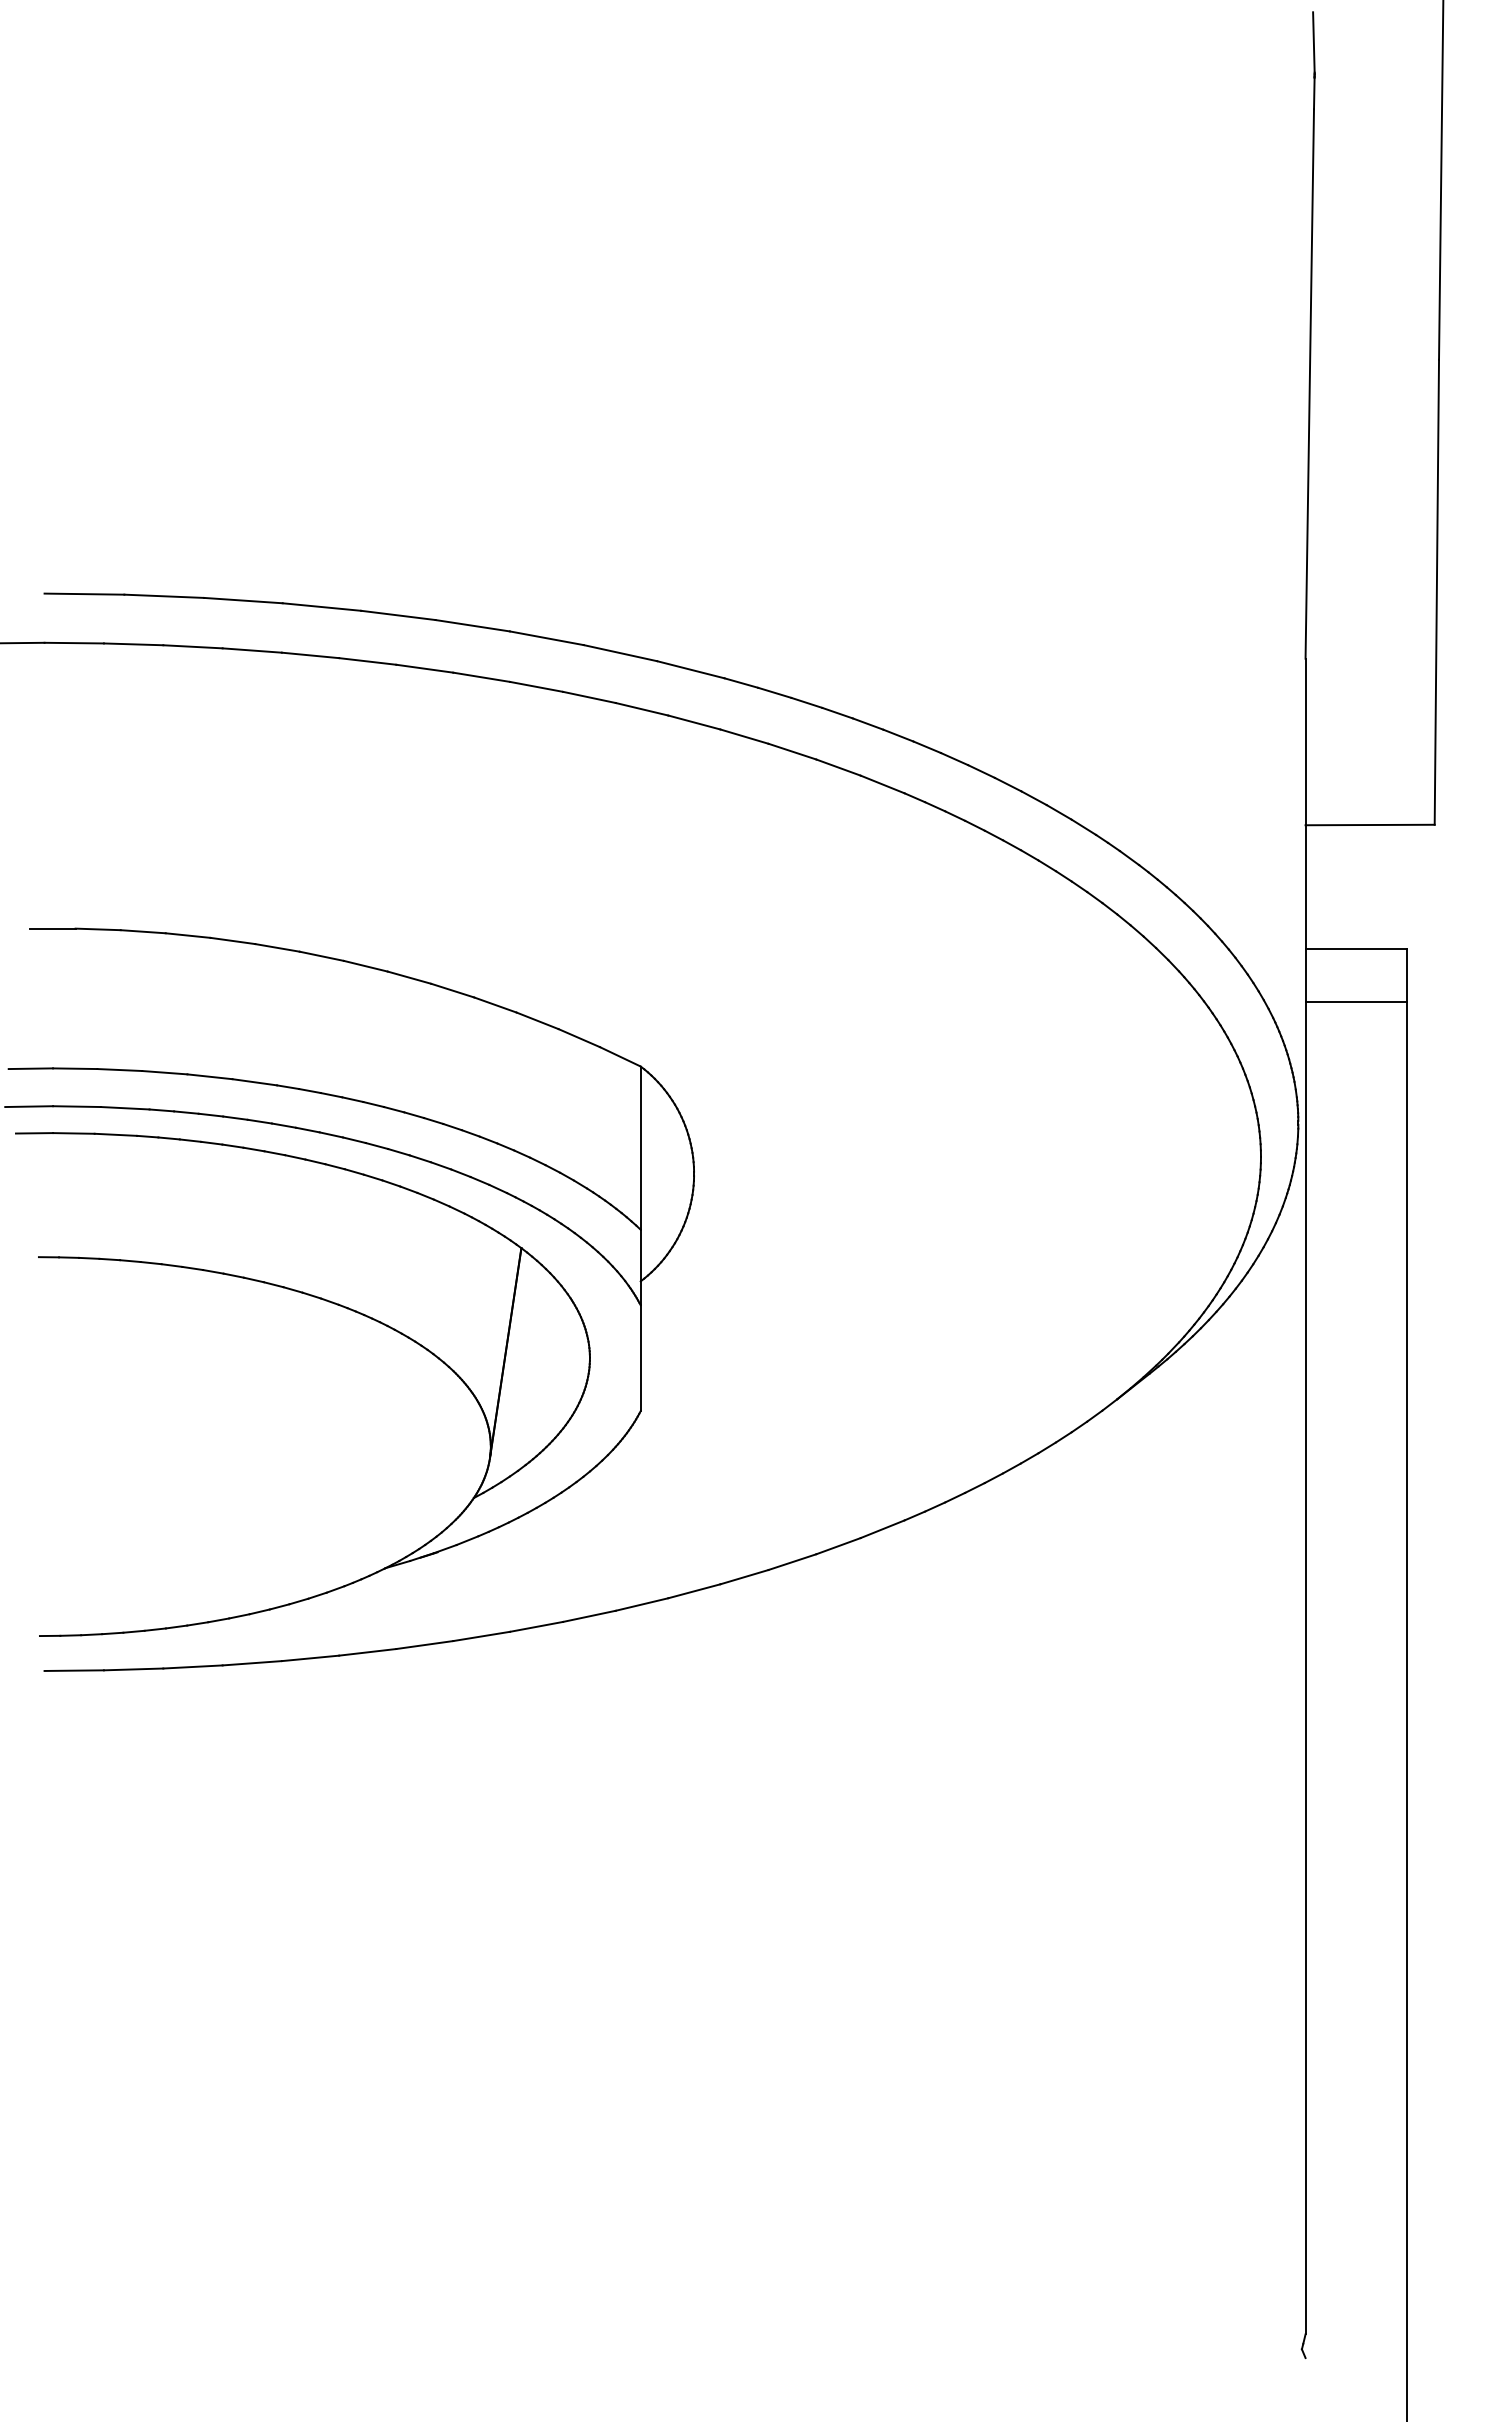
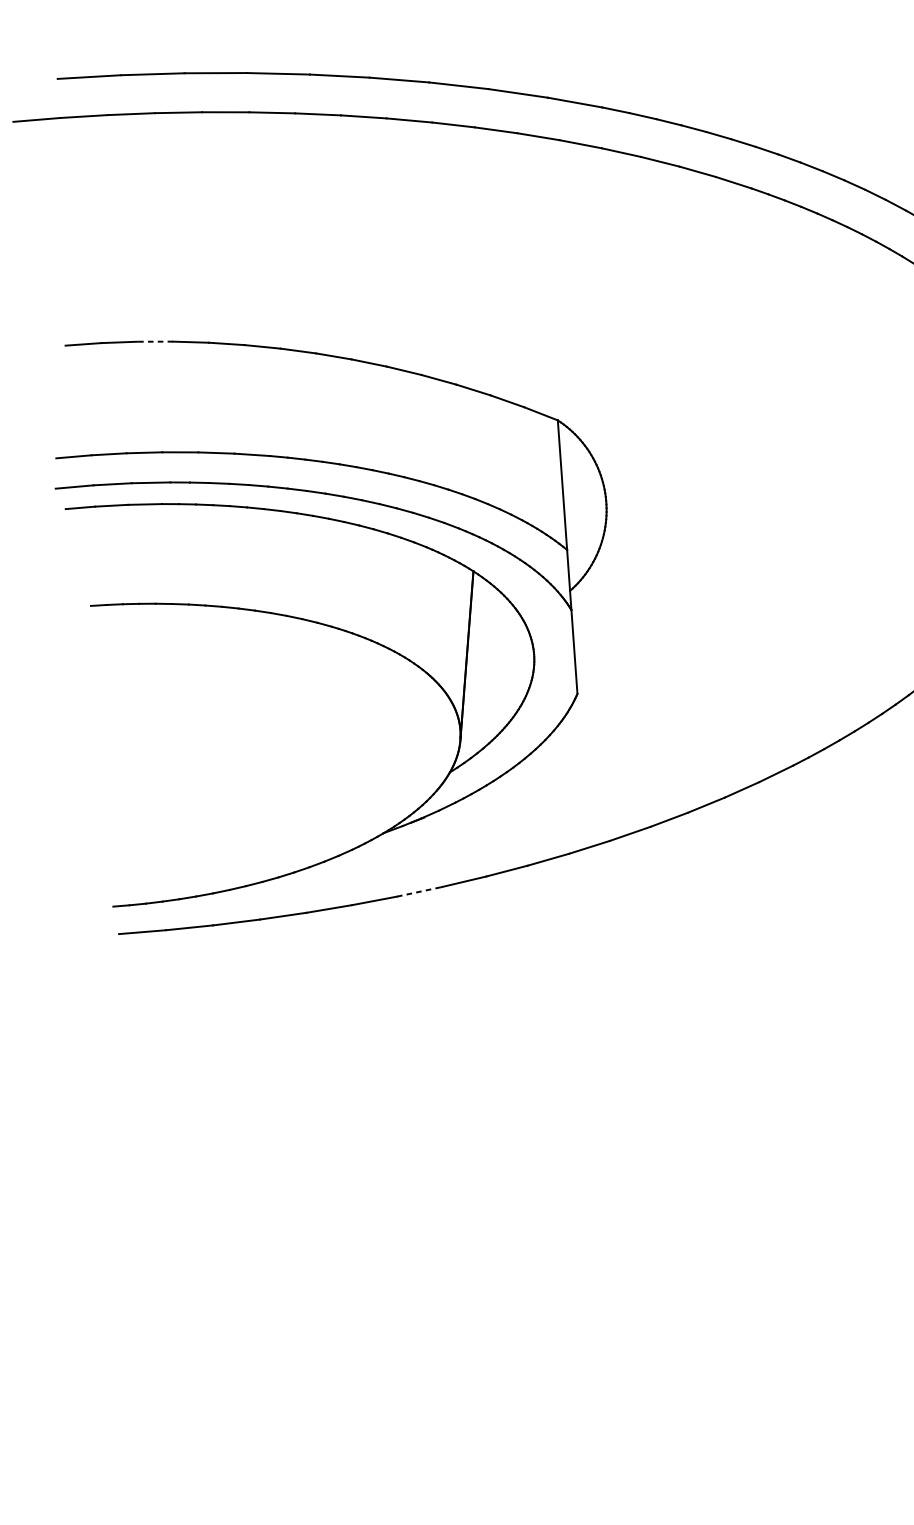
line: (143, 931) -> (155, 341), solid -> dashed
line: (424, 1645) -> (419, 892), solid -> dashed

